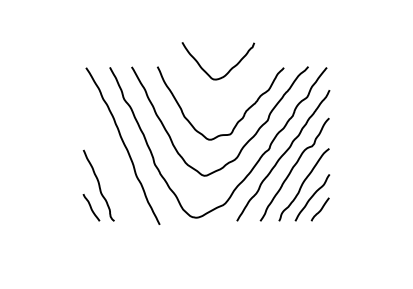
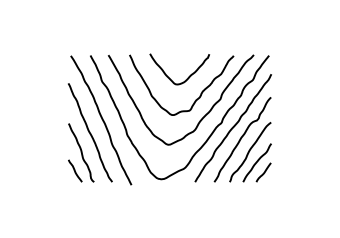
curve: (228, 70) -> (188, 77), moved
curve: (109, 161) -> (90, 132), added

